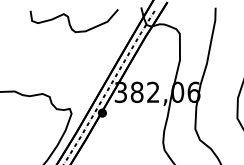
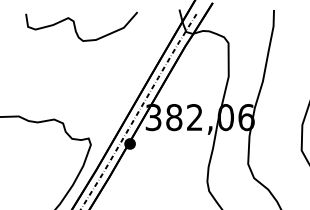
curve: (70, 22) -> (76, 28), moved

